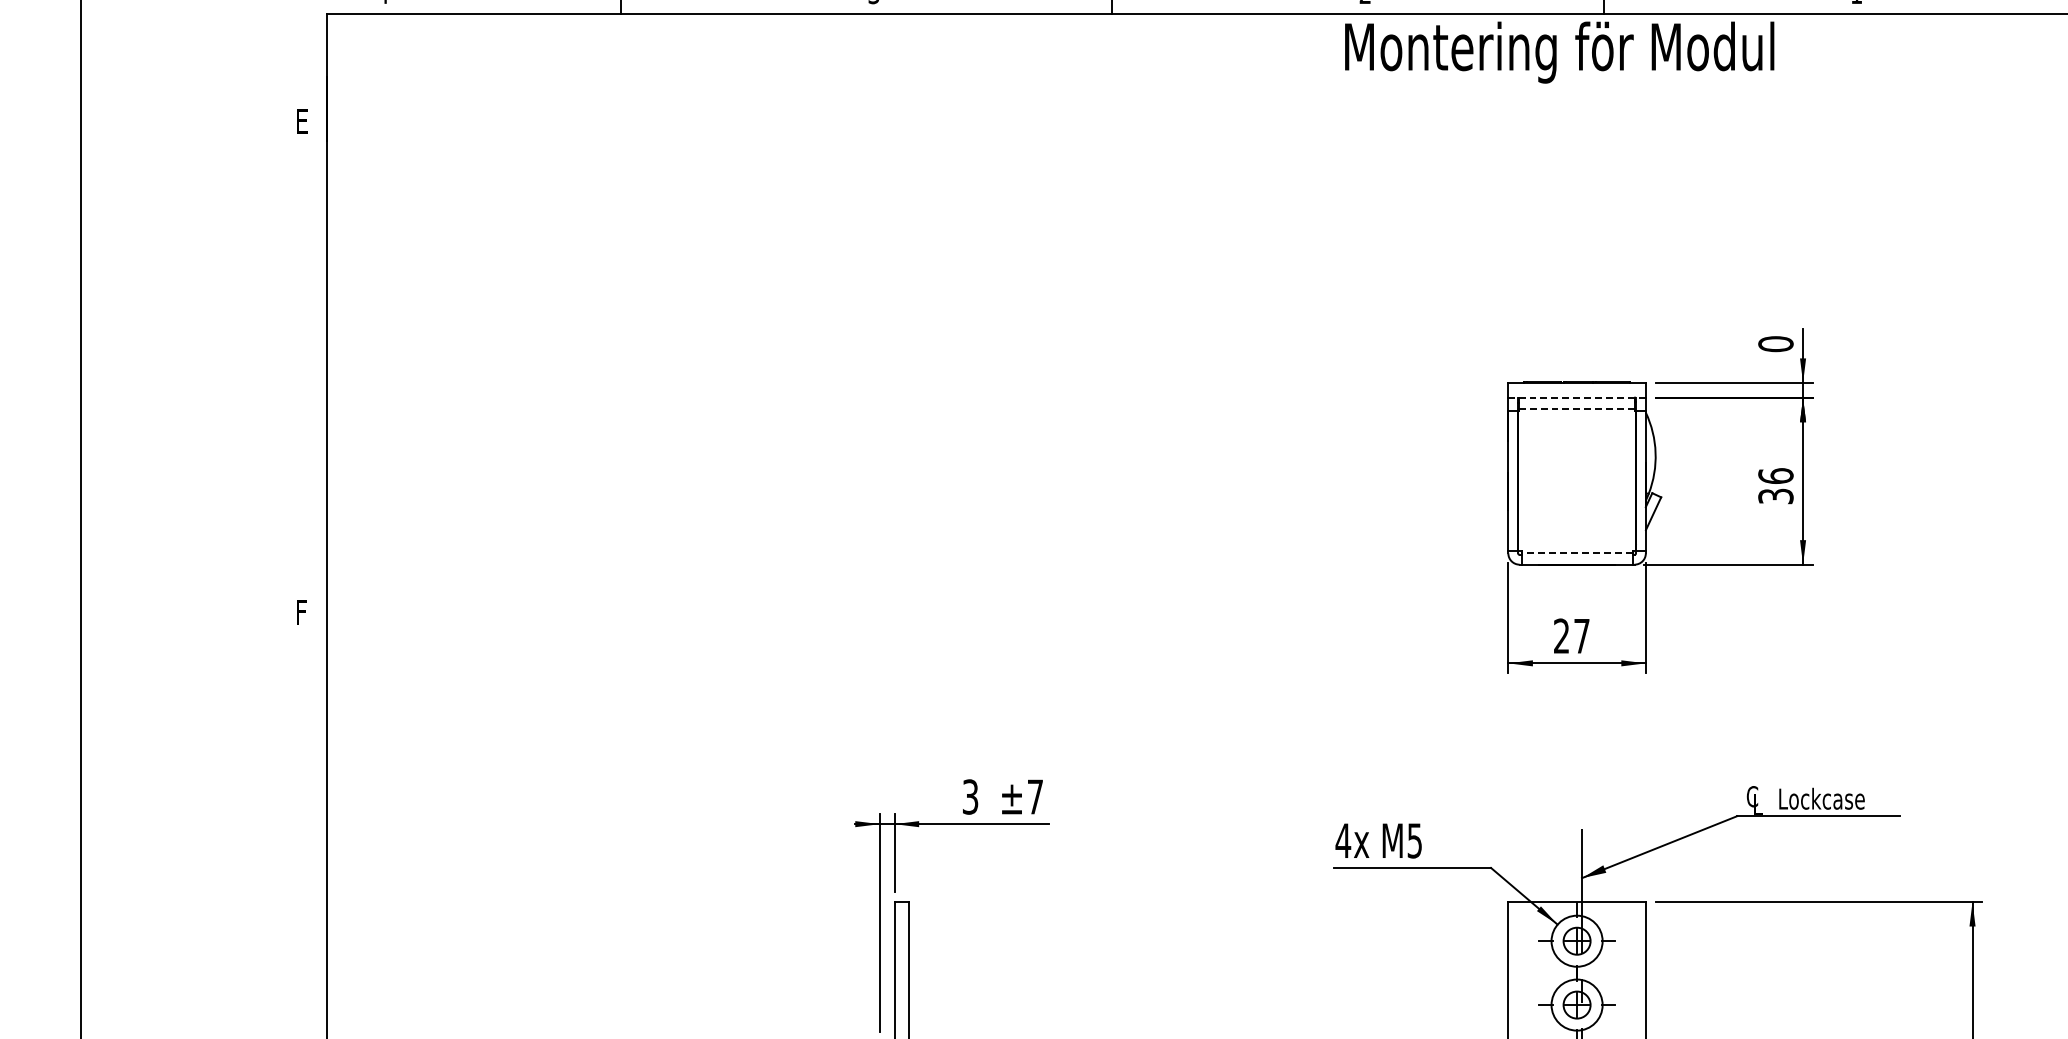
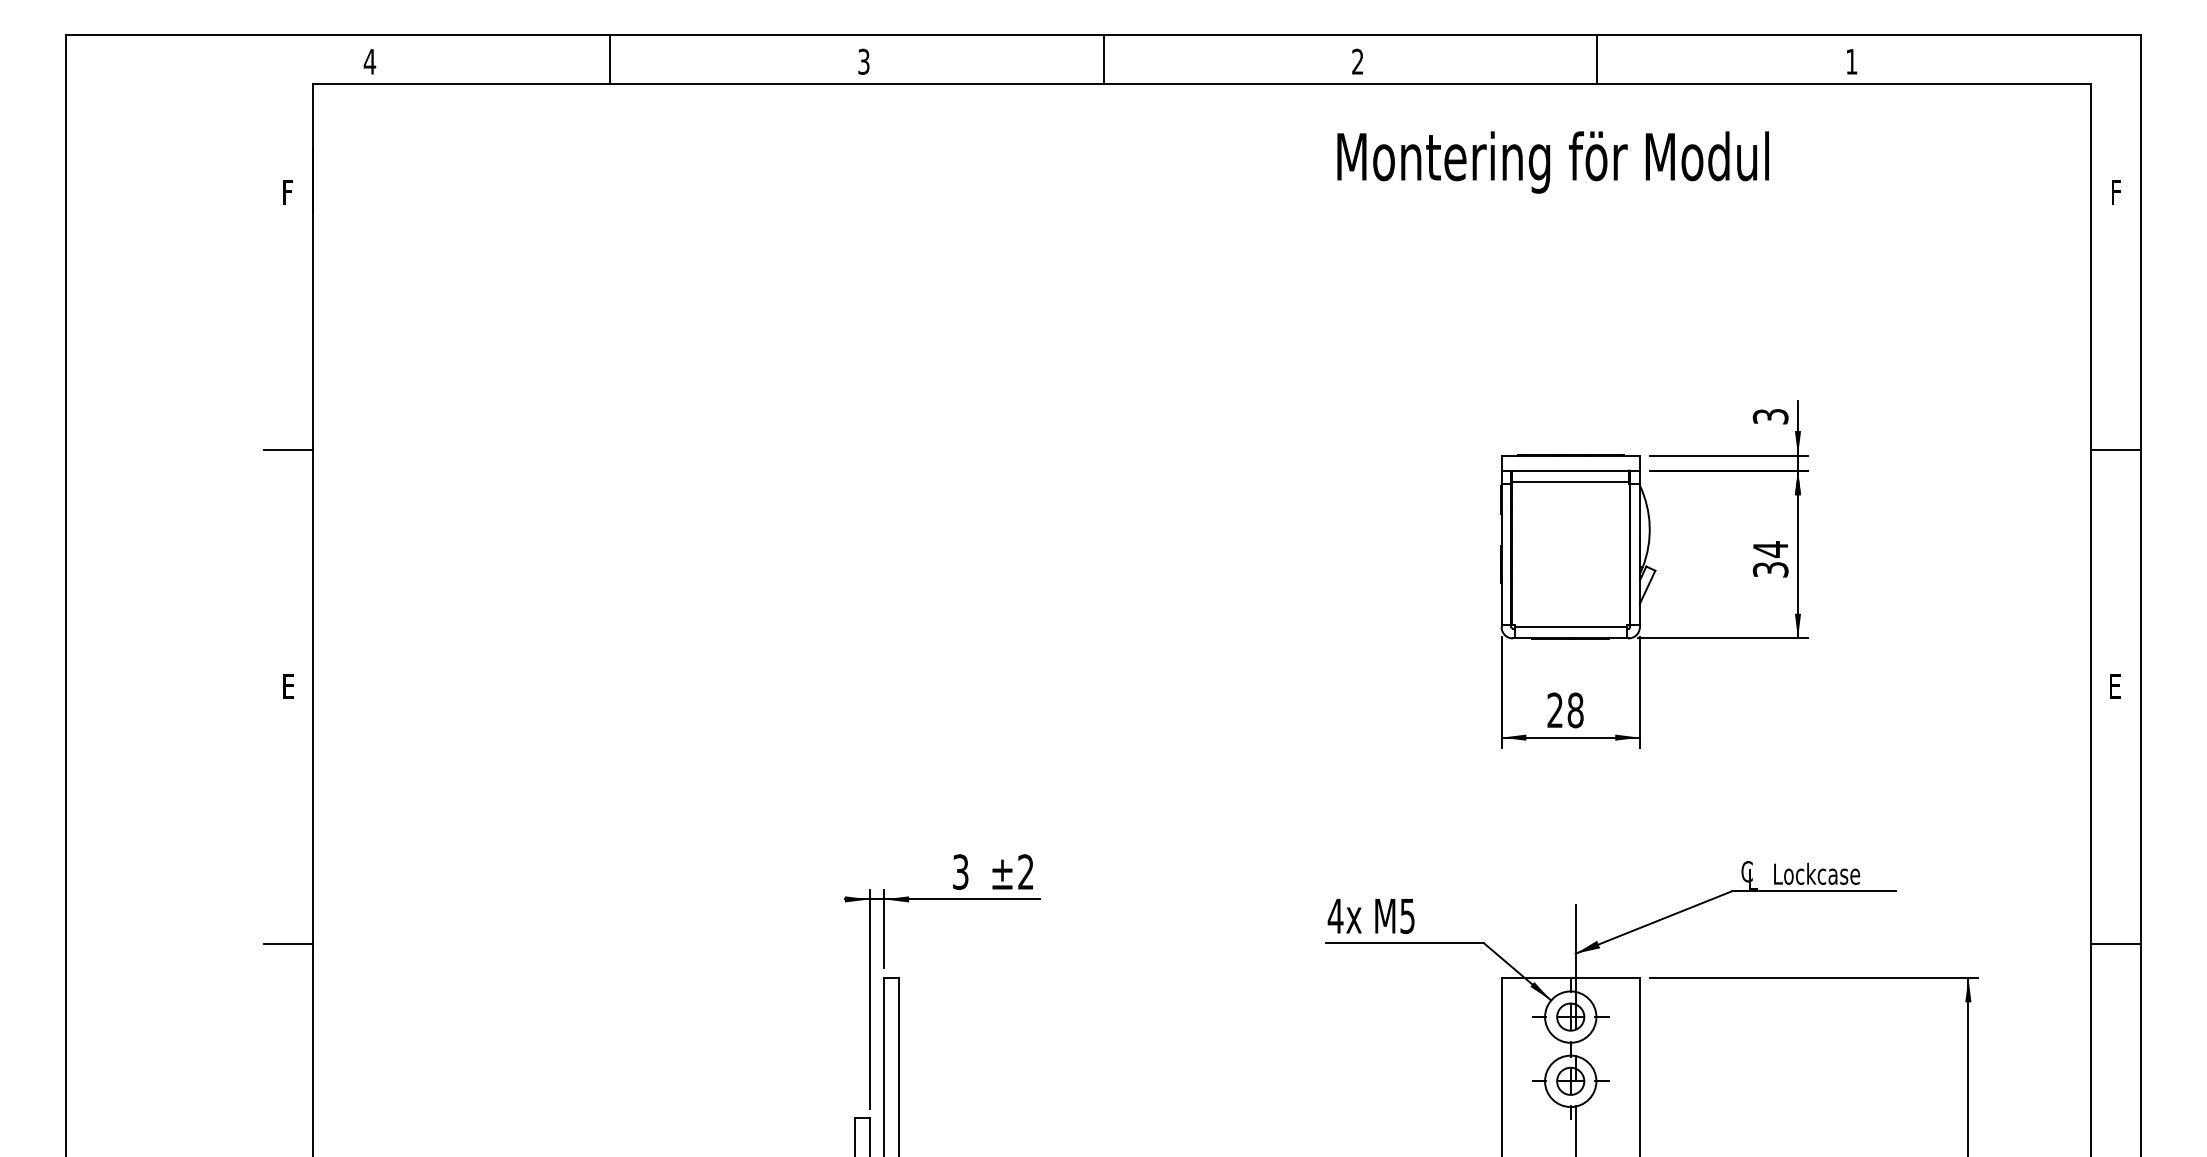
text: (1558, 52) -> (1552, 162), moved
text: (303, 121) -> (289, 192), E -> F
text: (1775, 343) -> (1770, 416), 0 -> 3
line: (302, 376) -> (288, 449), added
line: (1576, 397) -> (1570, 470), dashed -> solid
line: (1576, 408) -> (1570, 481), dashed -> solid
text: (1775, 476) -> (1770, 549), 36 -> 34
line: (1576, 553) -> (1570, 627), dashed -> solid
text: (303, 612) -> (289, 686), F -> E
text: (1581, 636) -> (1575, 710), 27 -> 28
text: (1034, 796) -> (1025, 871), ±7 -> ±2
line: (302, 868) -> (288, 943), added

